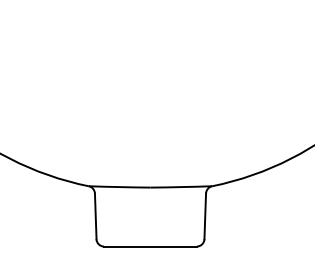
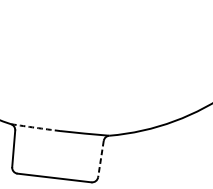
arc: (119, 187) -> (35, 128), solid -> dashed
line: (205, 216) -> (101, 159), solid -> dashed

